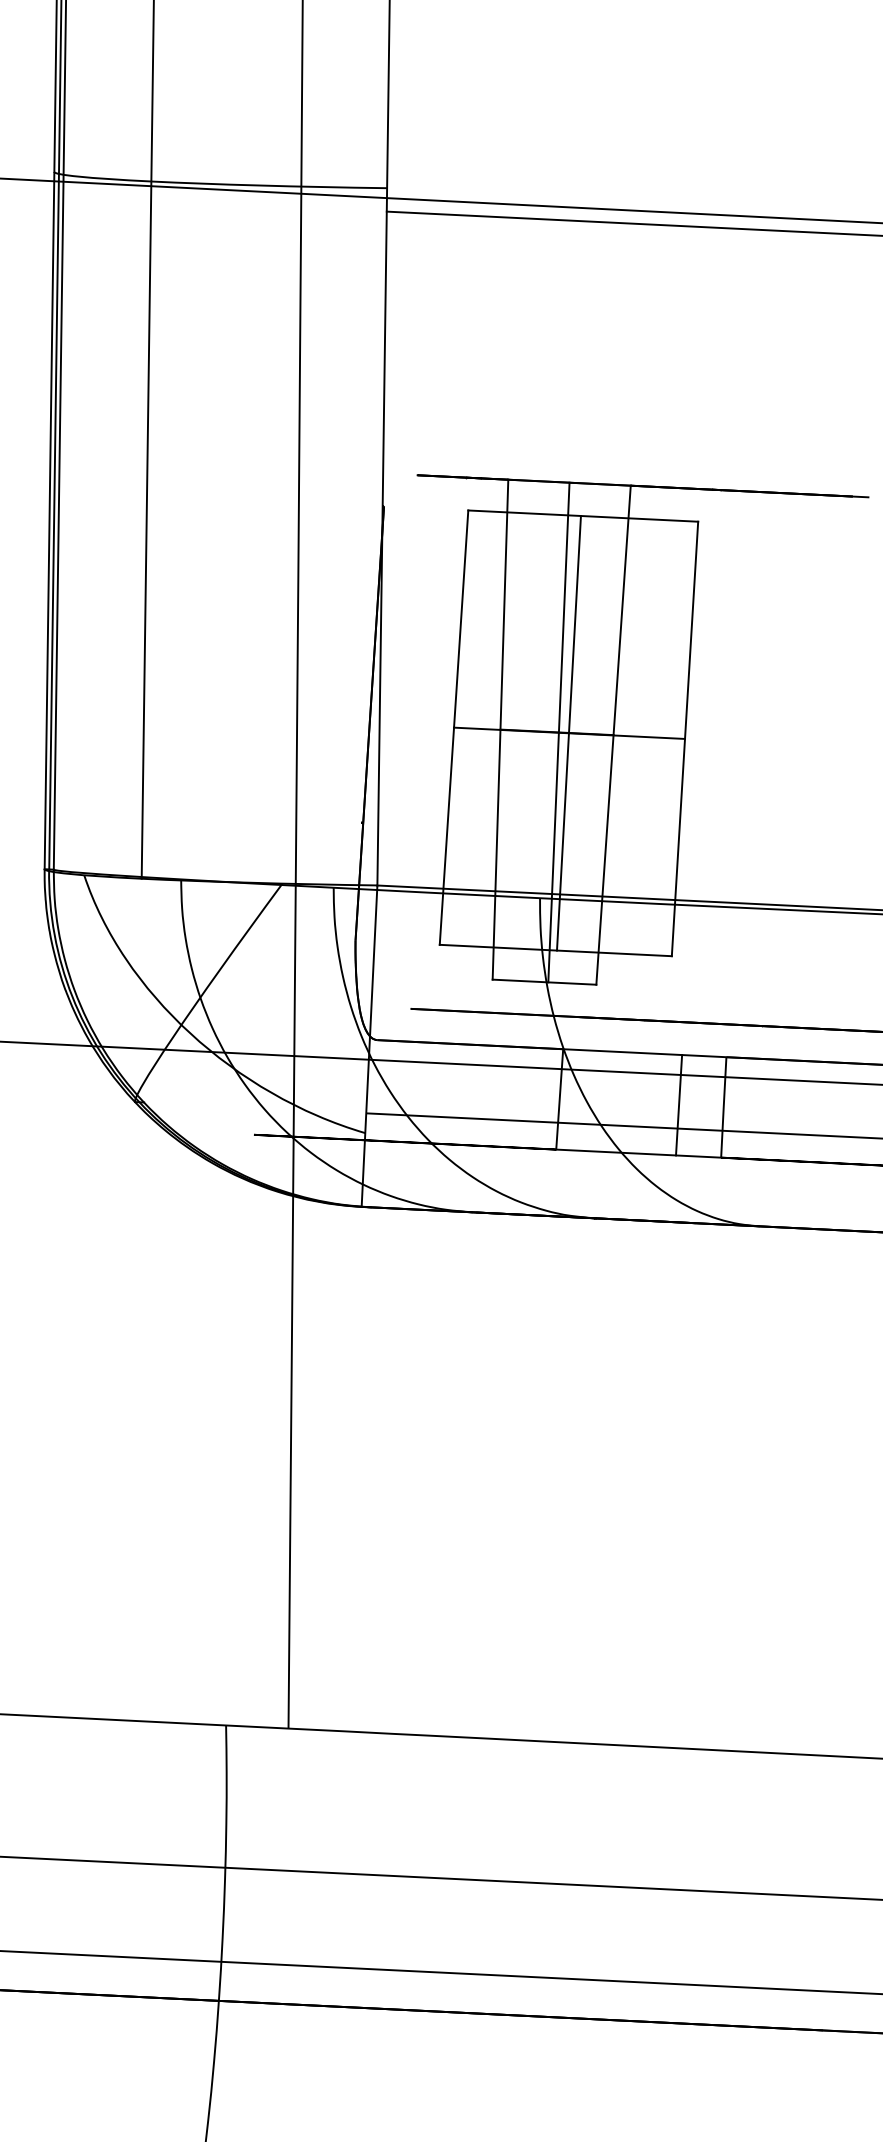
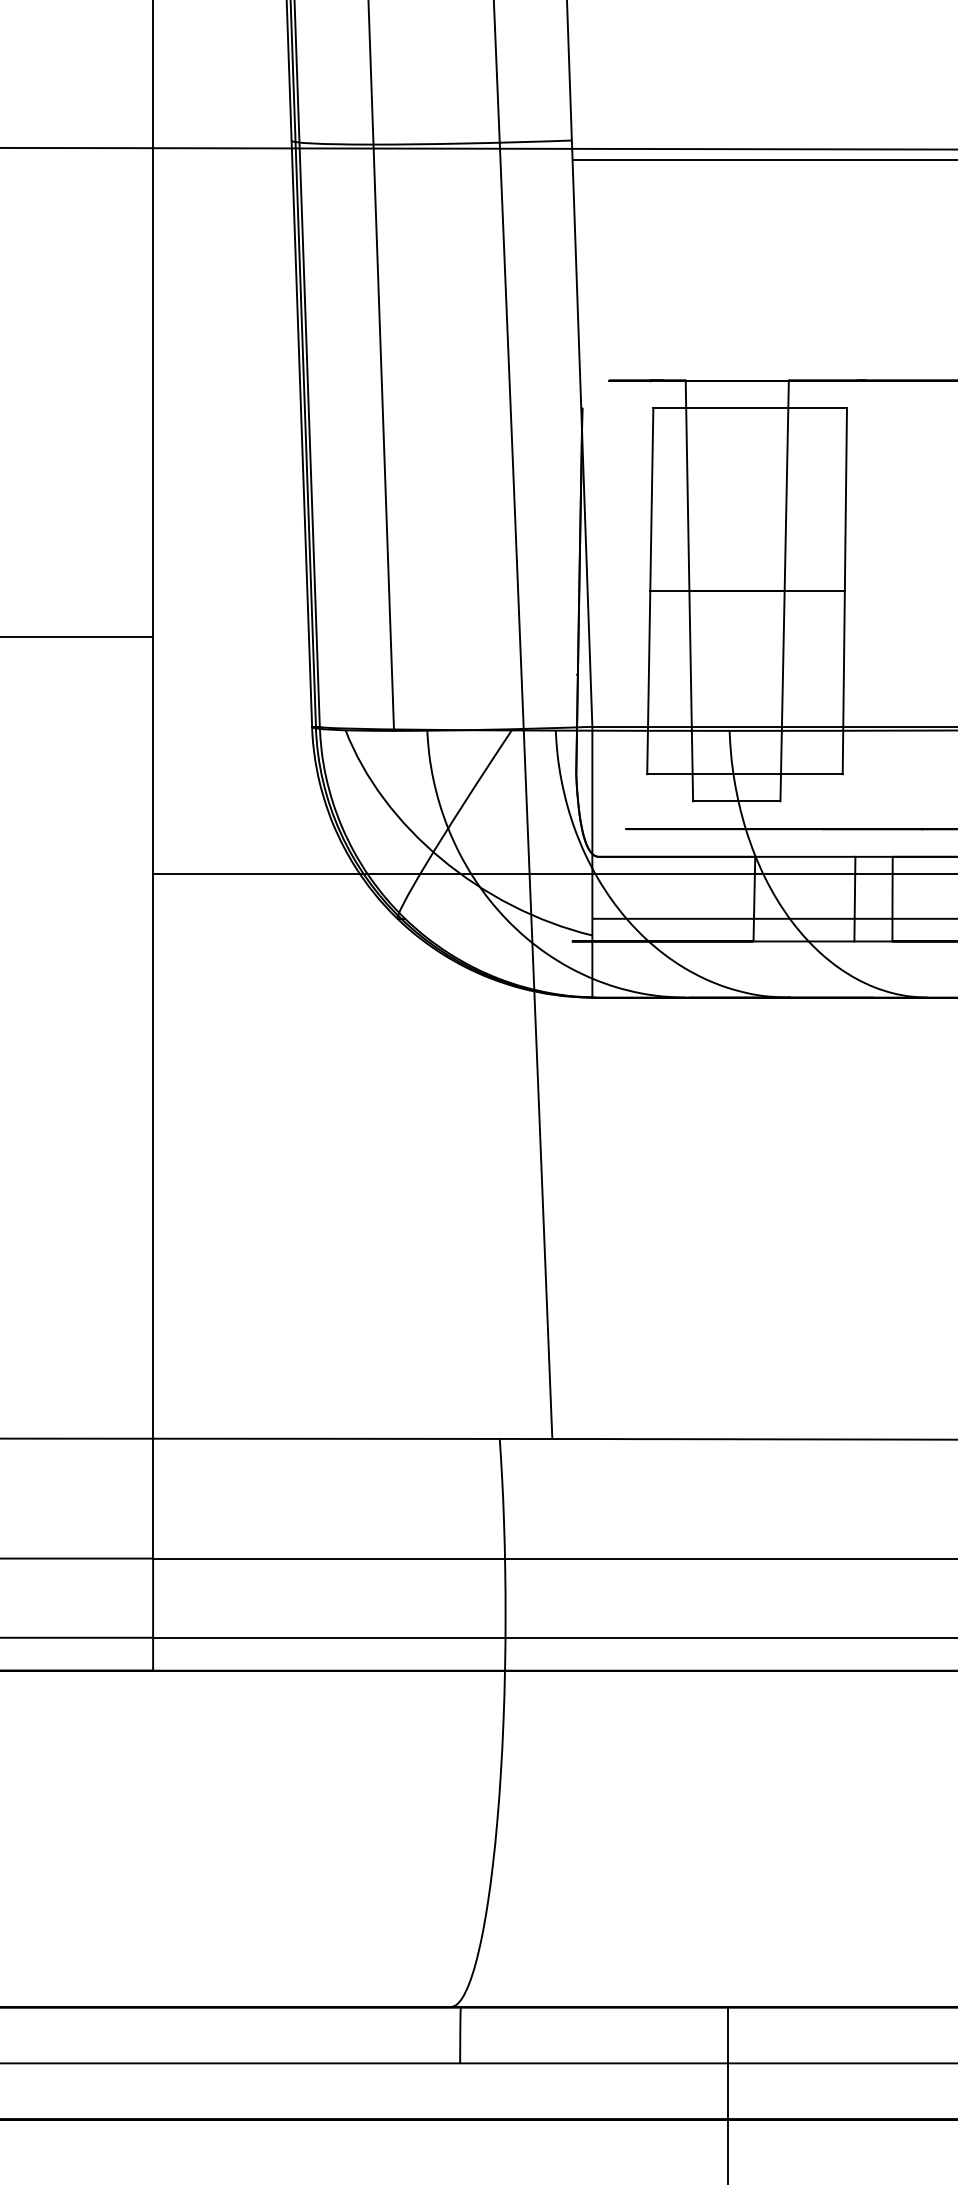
line: (558, 732) -> (738, 590), removed
line: (568, 733) -> (746, 591), removed

